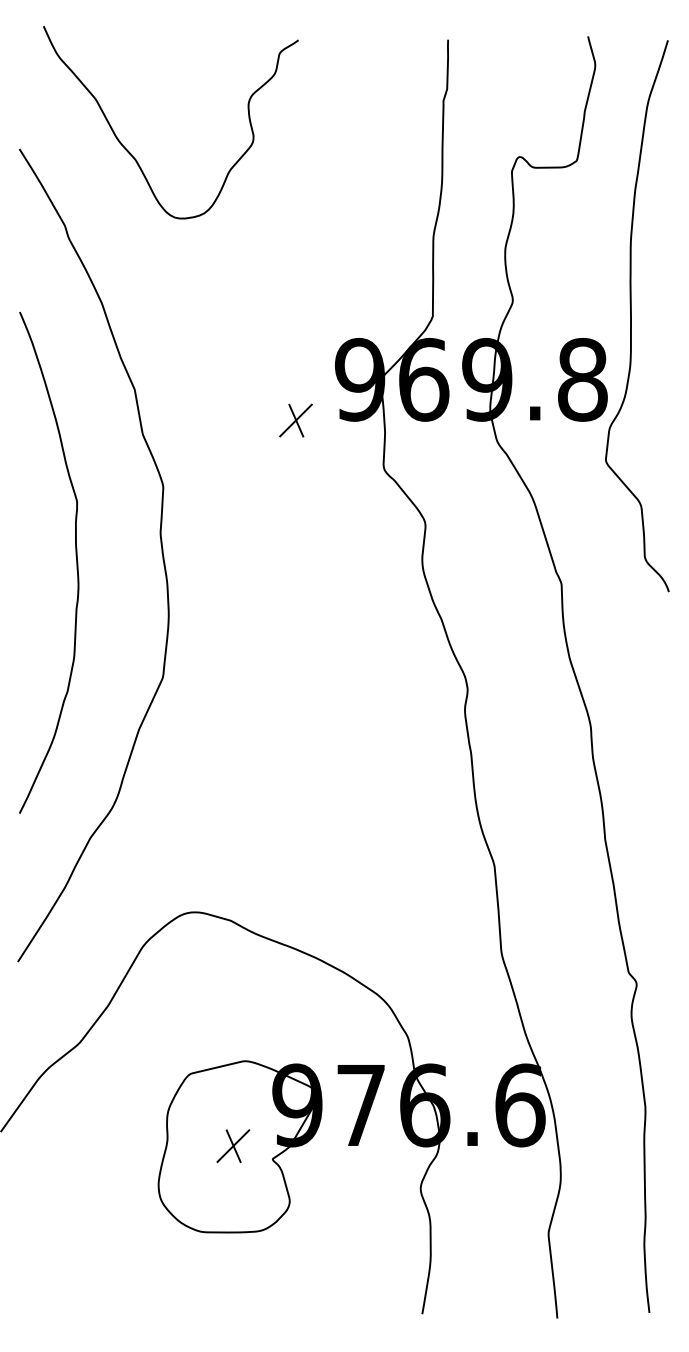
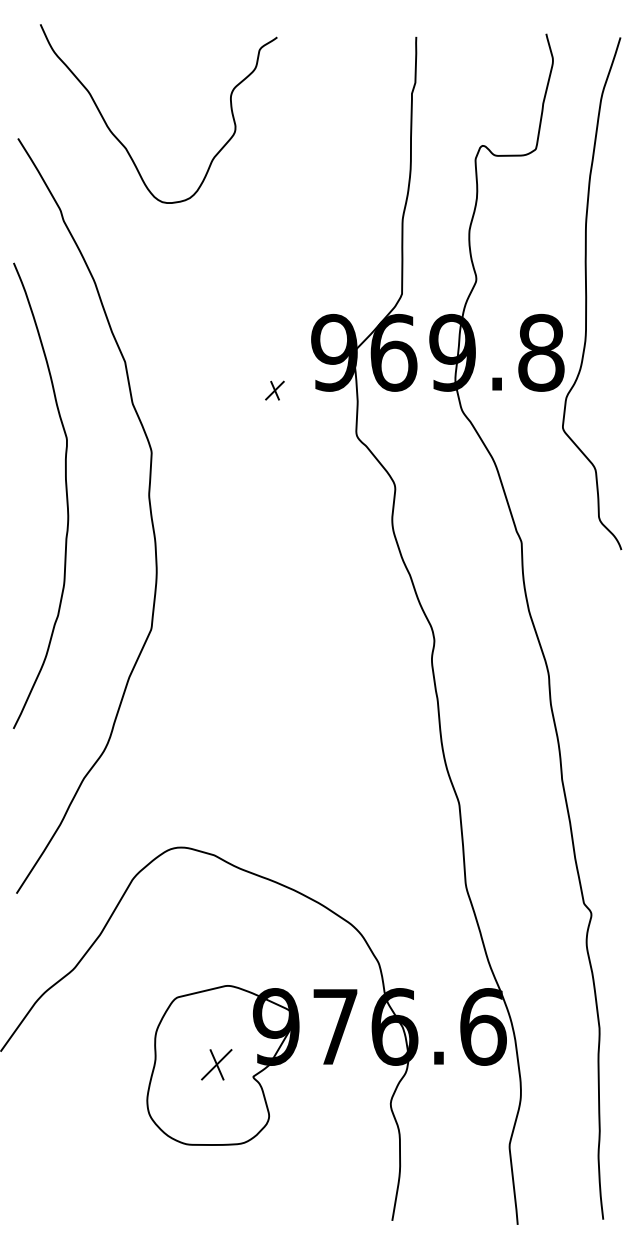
part: (295, 420) -> (274, 390), size x0.6
curve: (75, 556) -> (65, 490), moved

